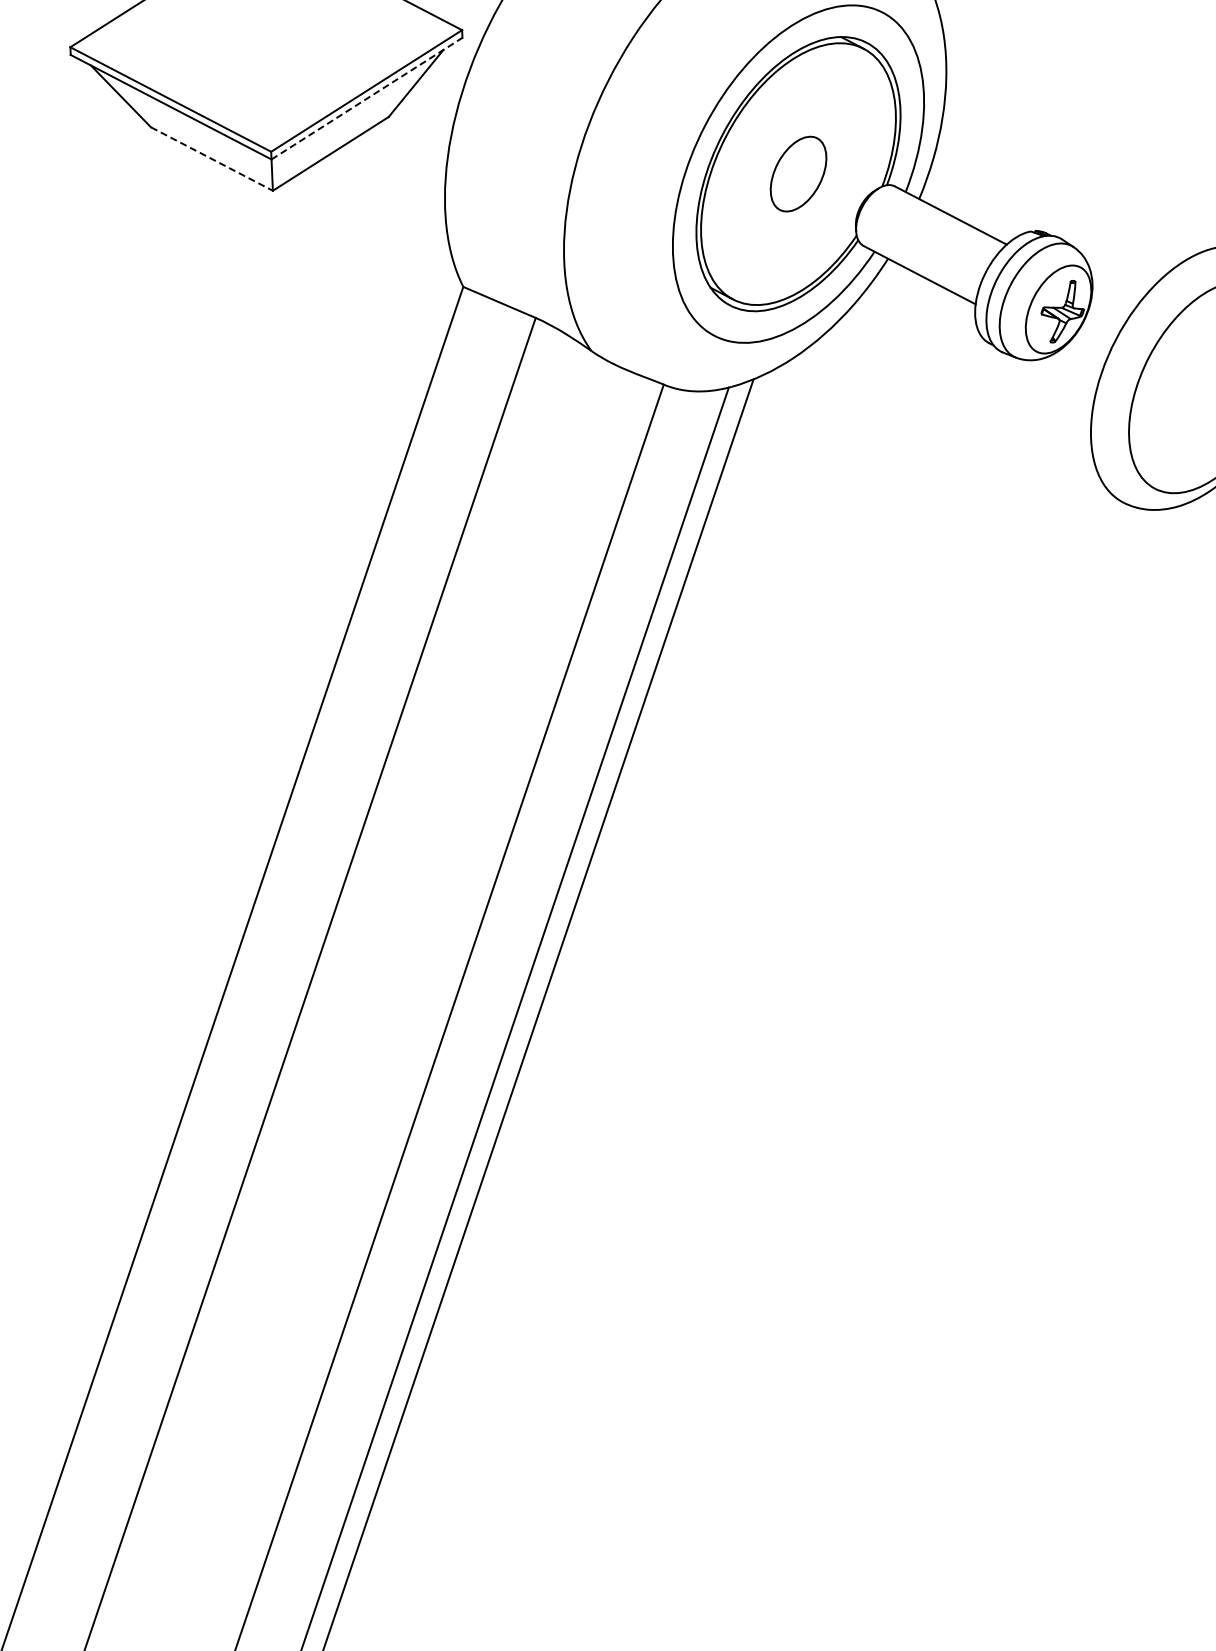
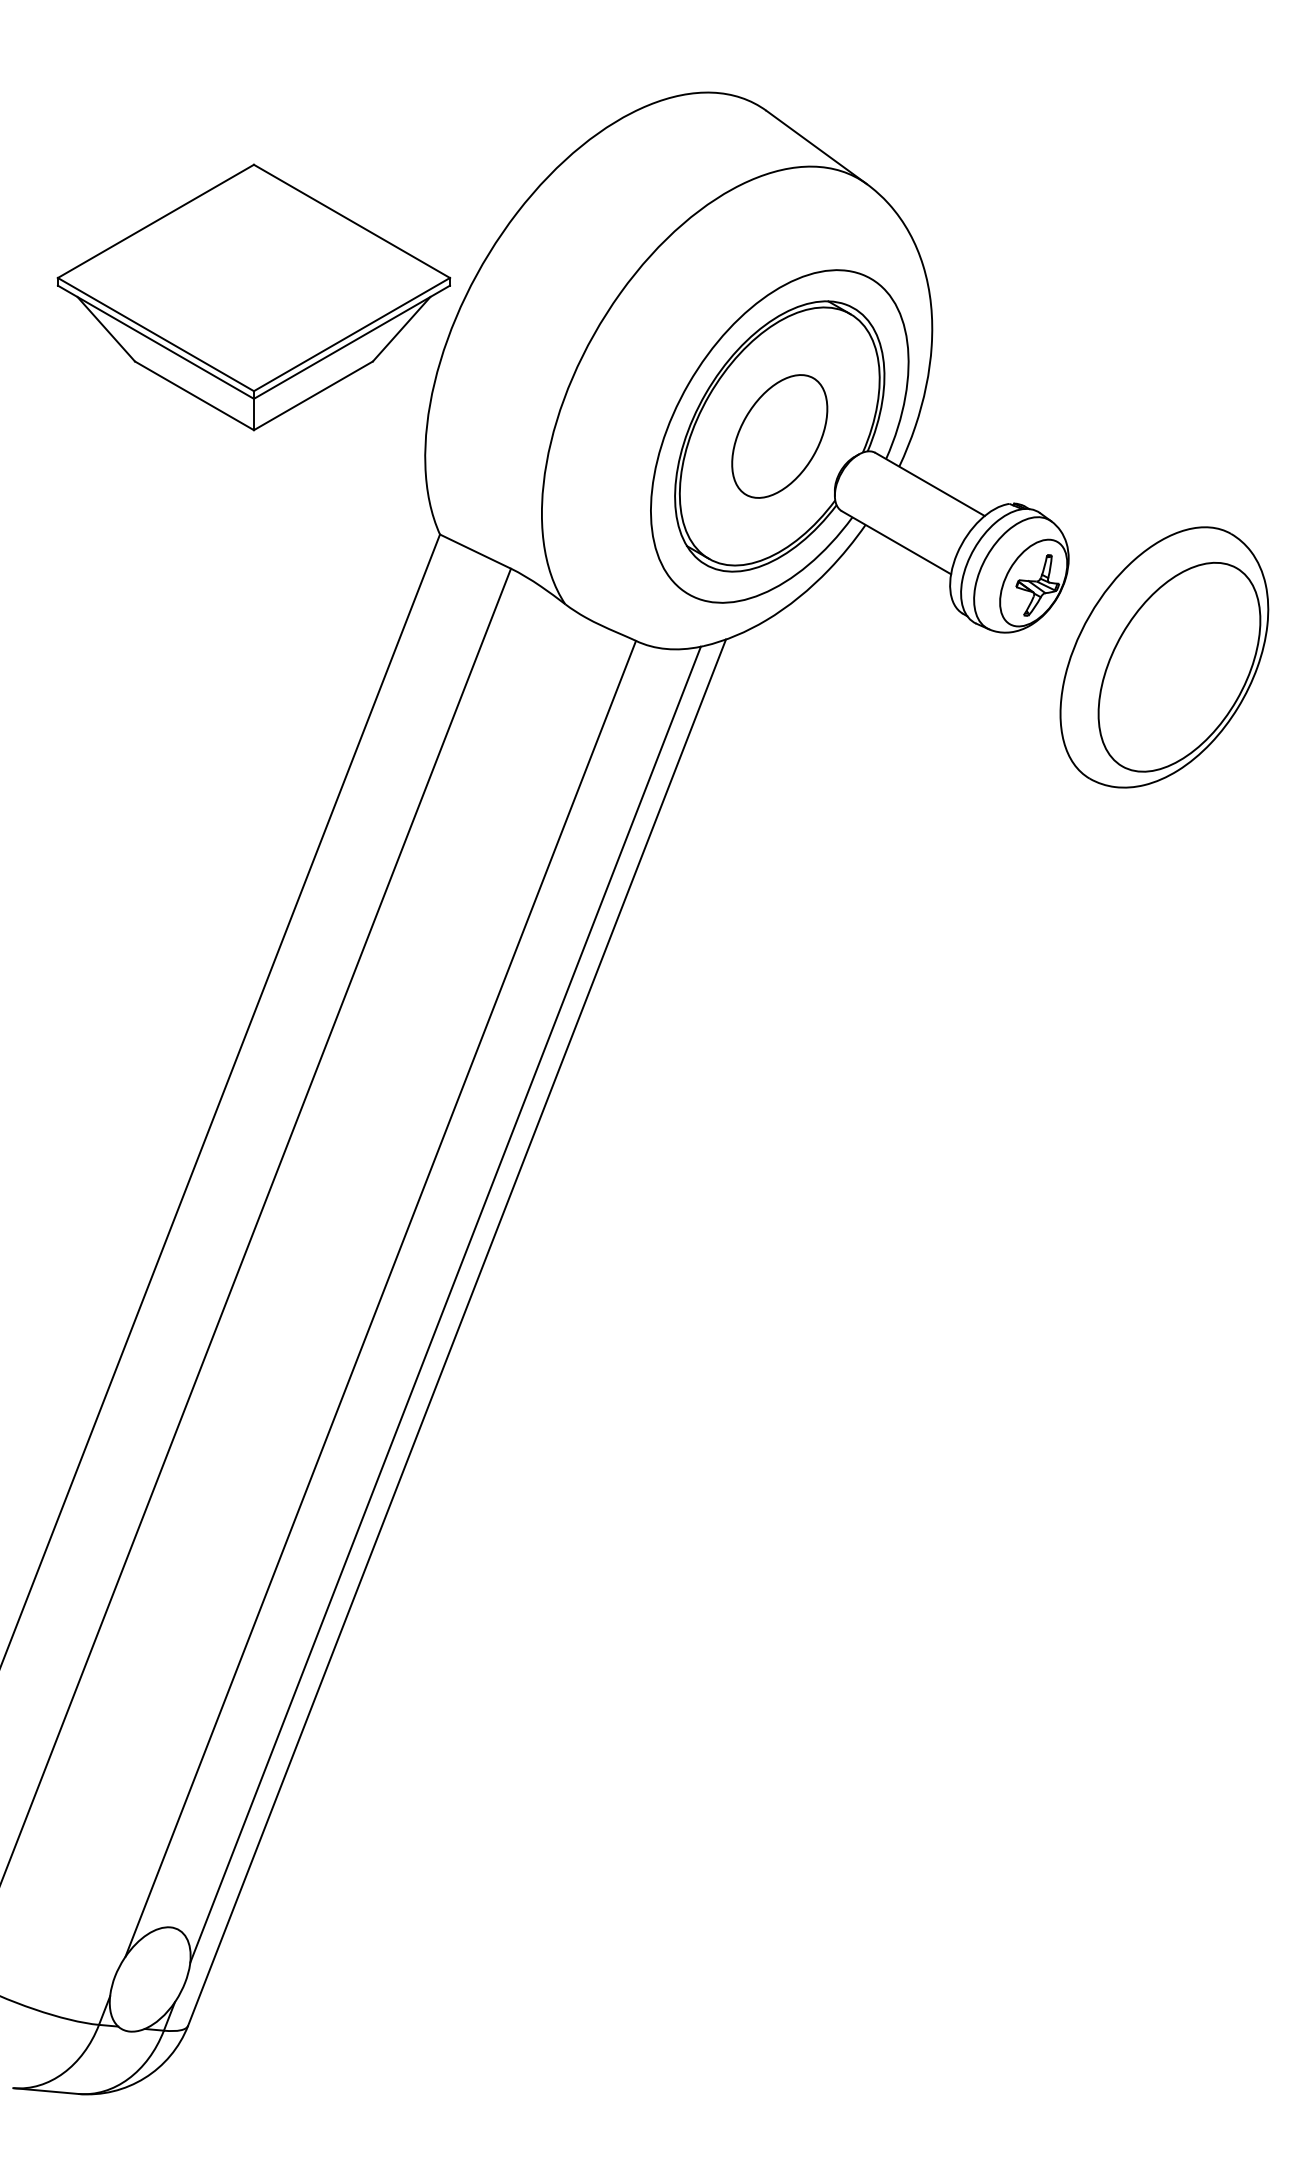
line: (367, 98) -> (352, 342), dashed -> solid
line: (211, 158) -> (194, 395), dashed -> solid
part: (798, 174) -> (779, 436), size x1.67

